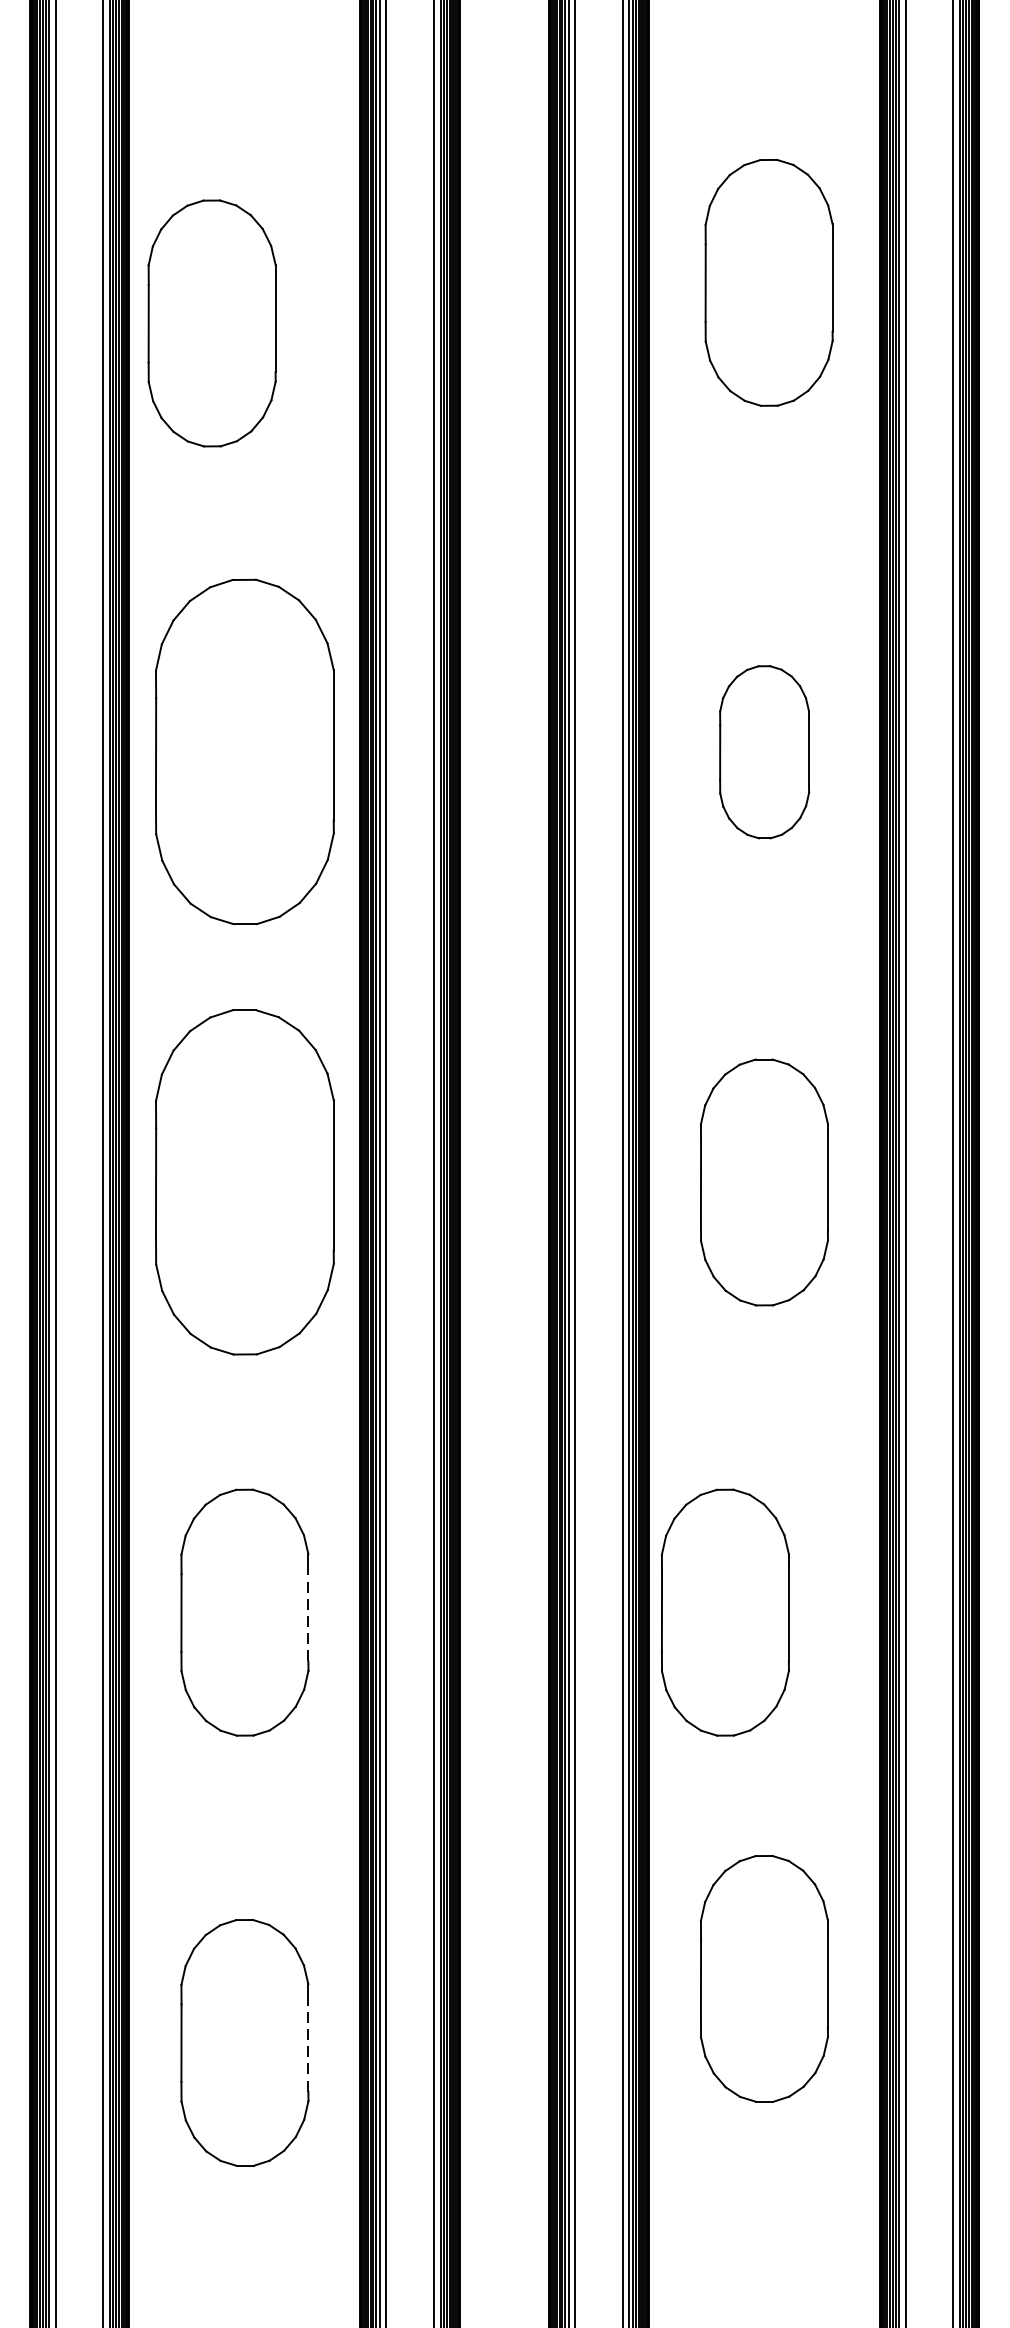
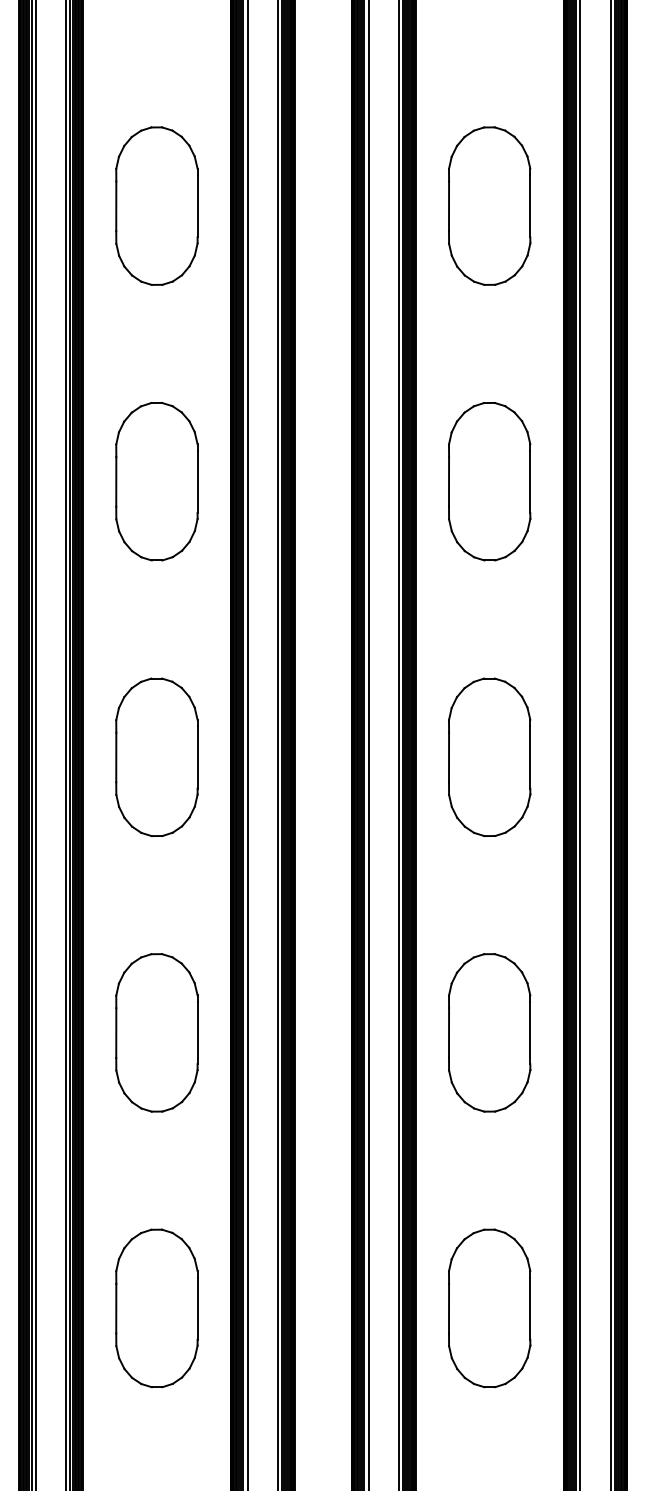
part: (768, 281) -> (489, 205), moved
part: (211, 322) -> (156, 205), moved
part: (244, 751) -> (156, 481), size x0.71
part: (764, 751) -> (489, 481), size x1.43
part: (244, 1182) -> (156, 757), size x0.71
part: (725, 1612) -> (489, 1032), moved
line: (308, 1613) -> (197, 1033), dashed -> solid
part: (764, 1978) -> (489, 1308), moved
line: (308, 2044) -> (197, 1309), dashed -> solid

